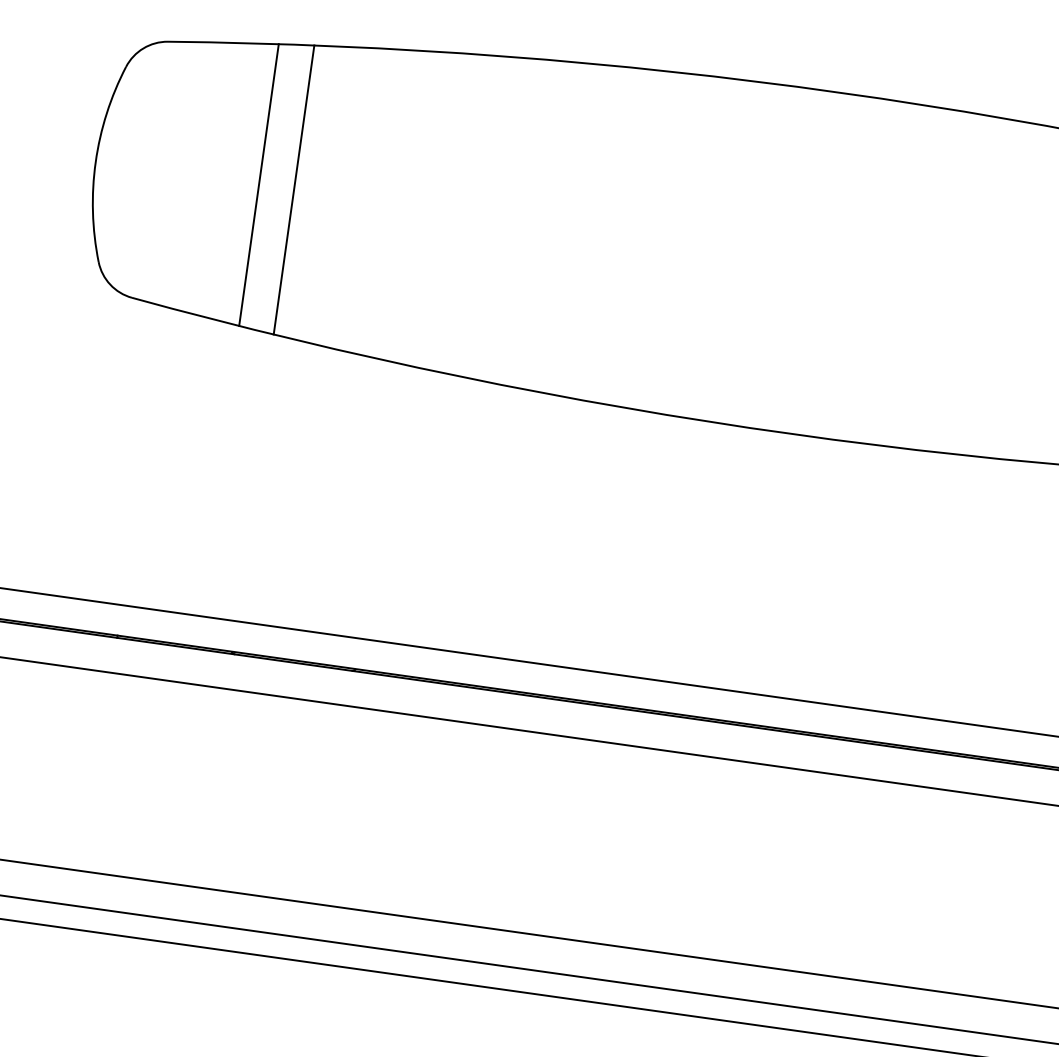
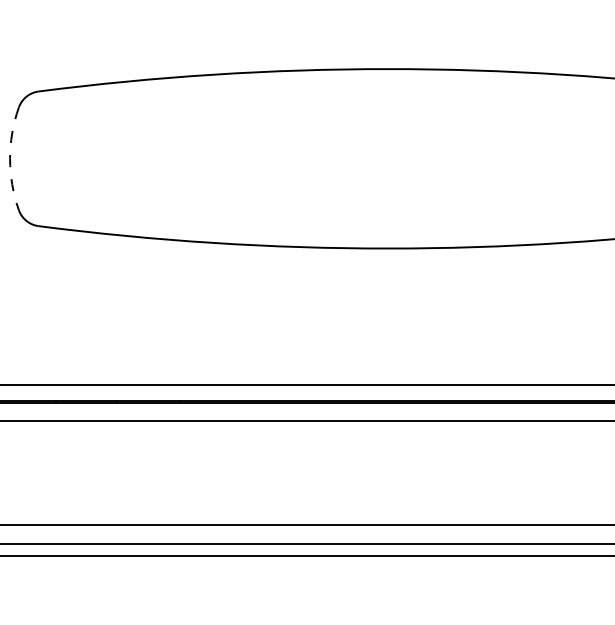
arc: (96, 161) -> (10, 158), solid -> dashed
line: (258, 184) -> (95, 158), removed
line: (294, 189) -> (114, 158), removed

